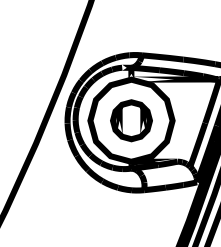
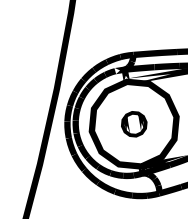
part: (131, 120) -> (134, 123), size x0.6

